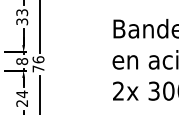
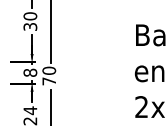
text: (22, 12) -> (30, 16), 33 -> 30
text: (38, 59) -> (49, 70), 76 -> 70

